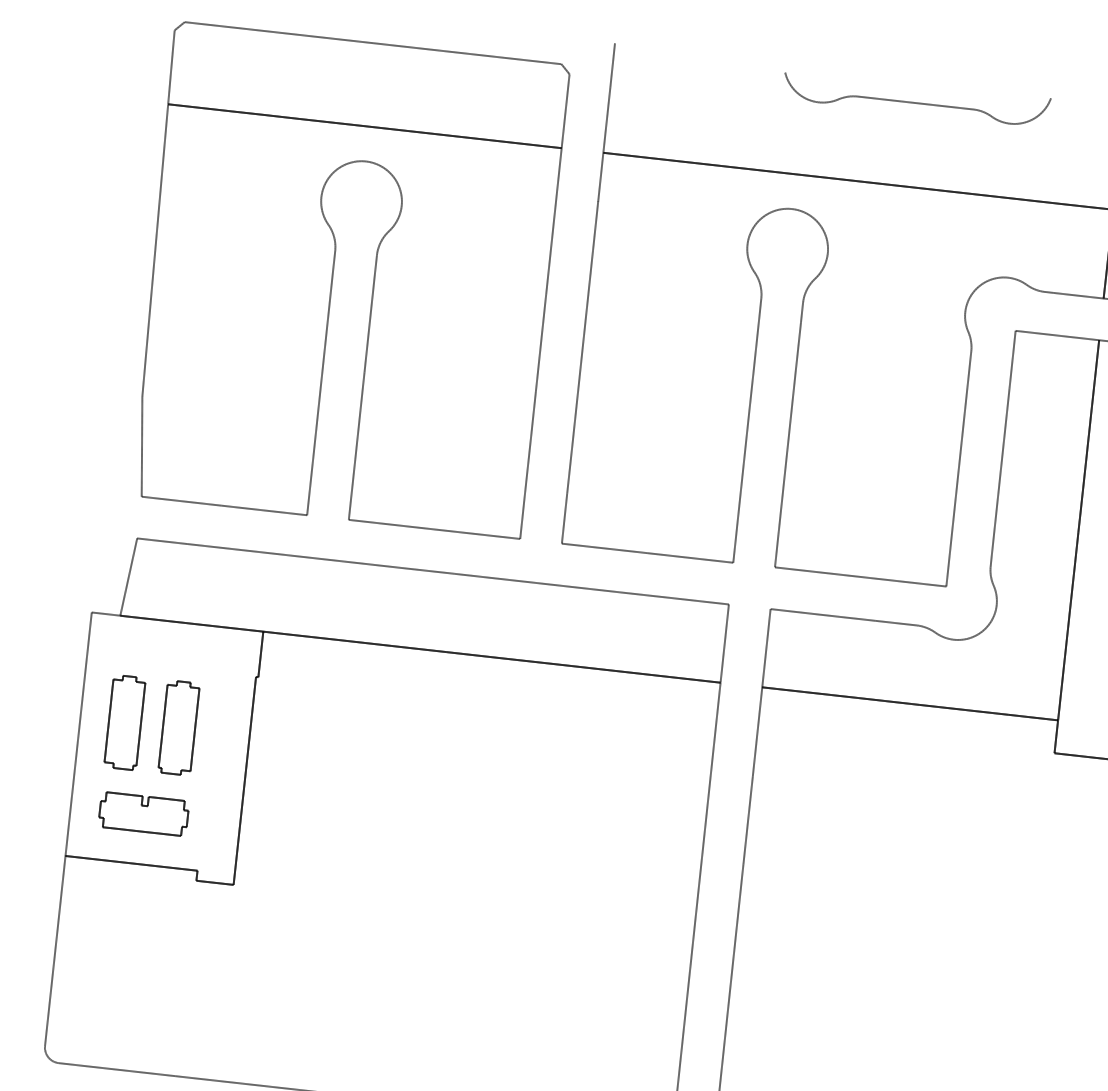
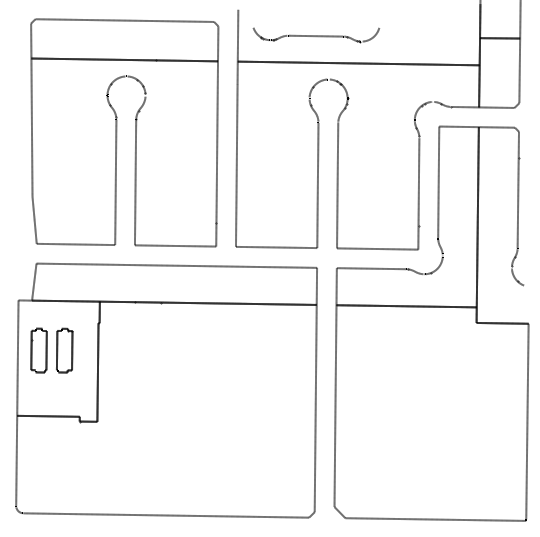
curve: (914, 101) -> (315, 35), moved
part: (142, 813) -> (51, 392), removed

